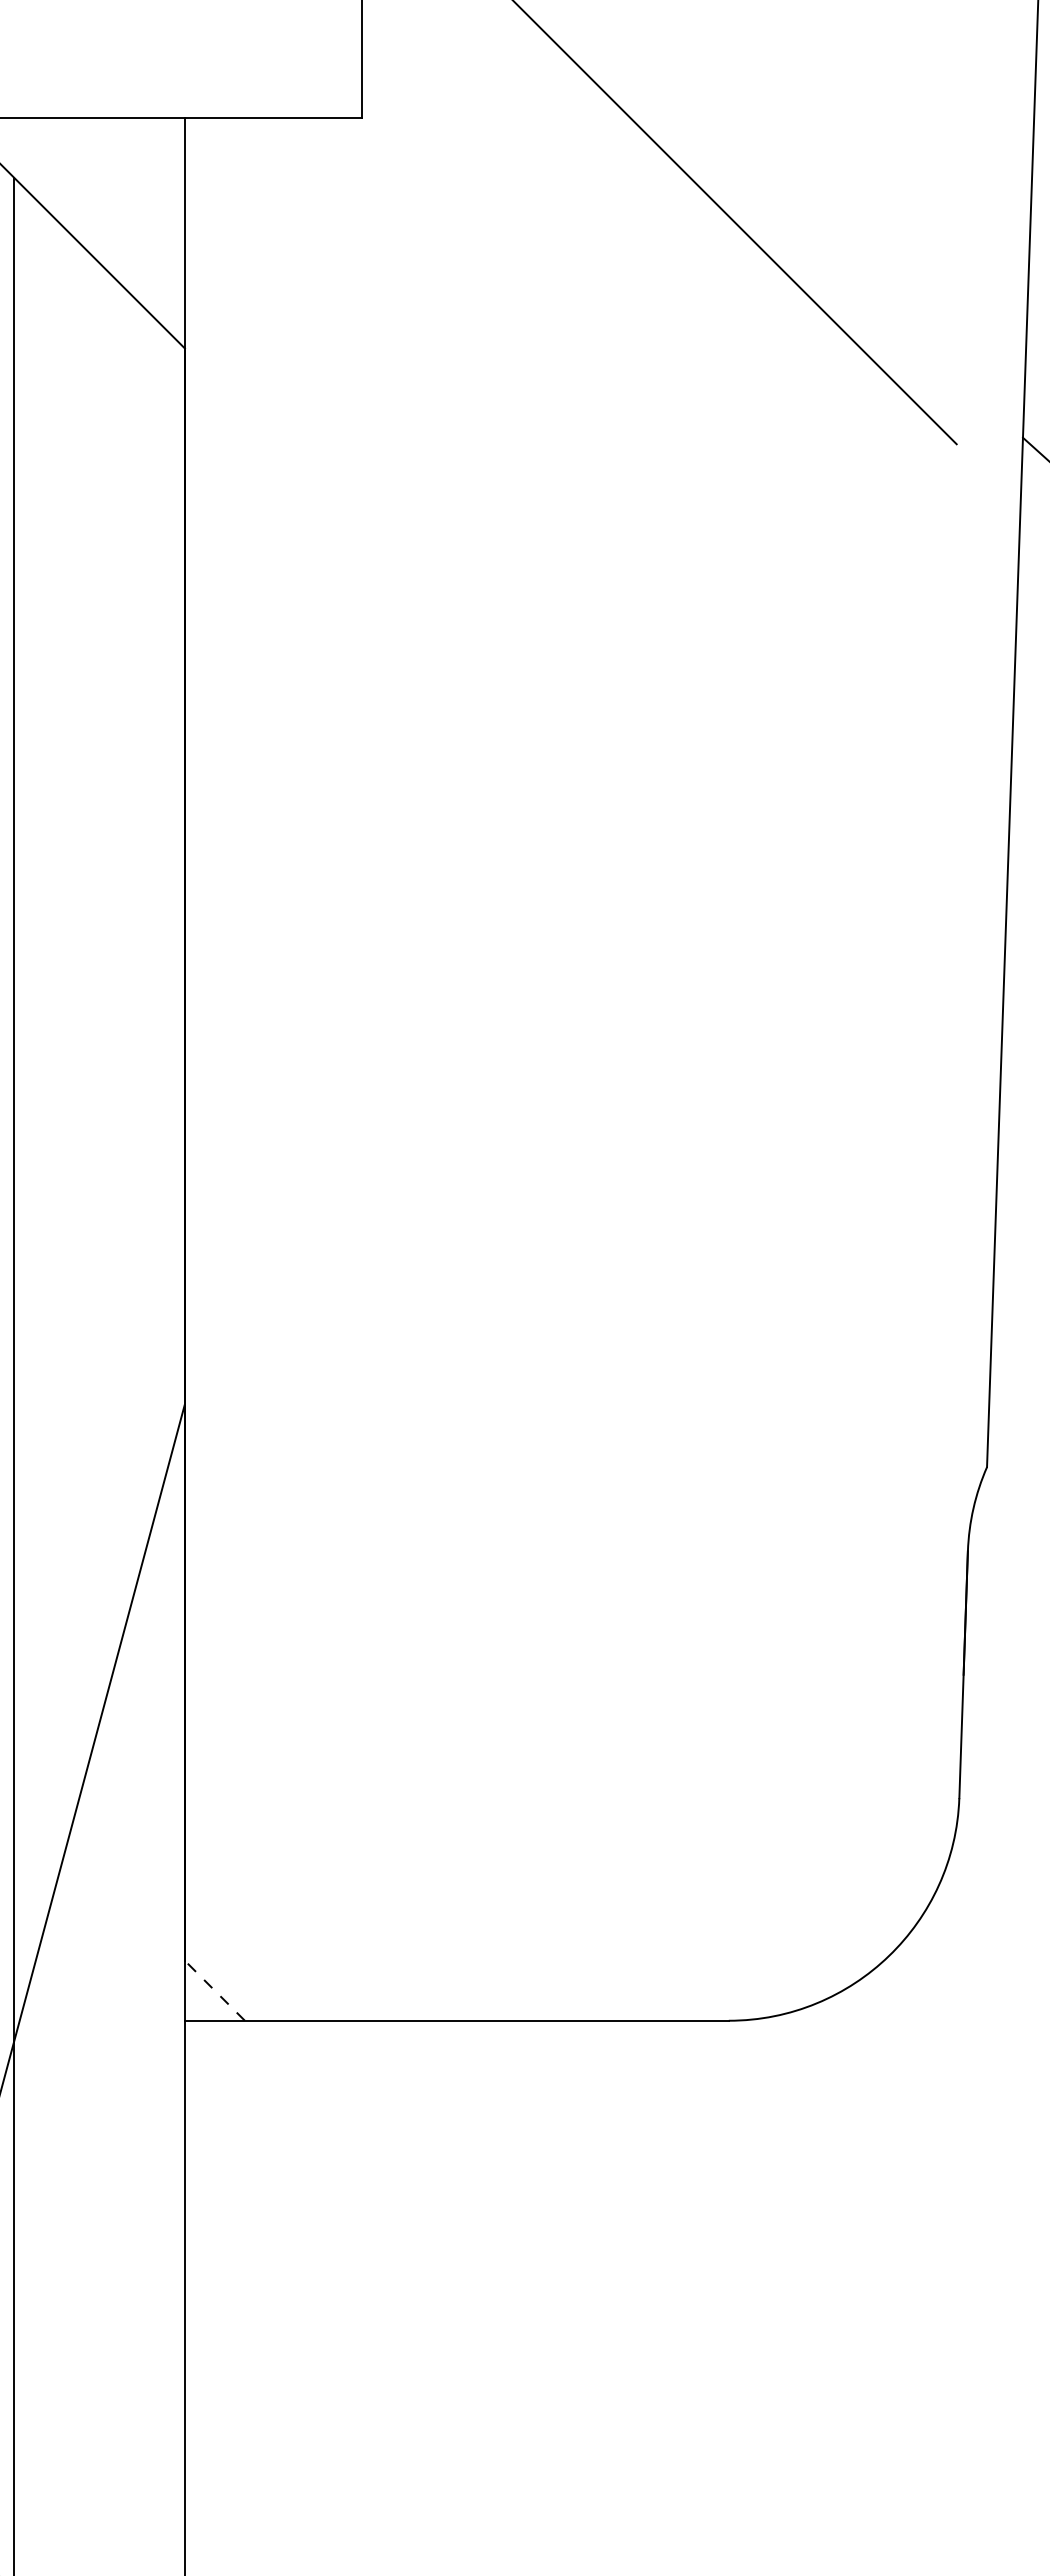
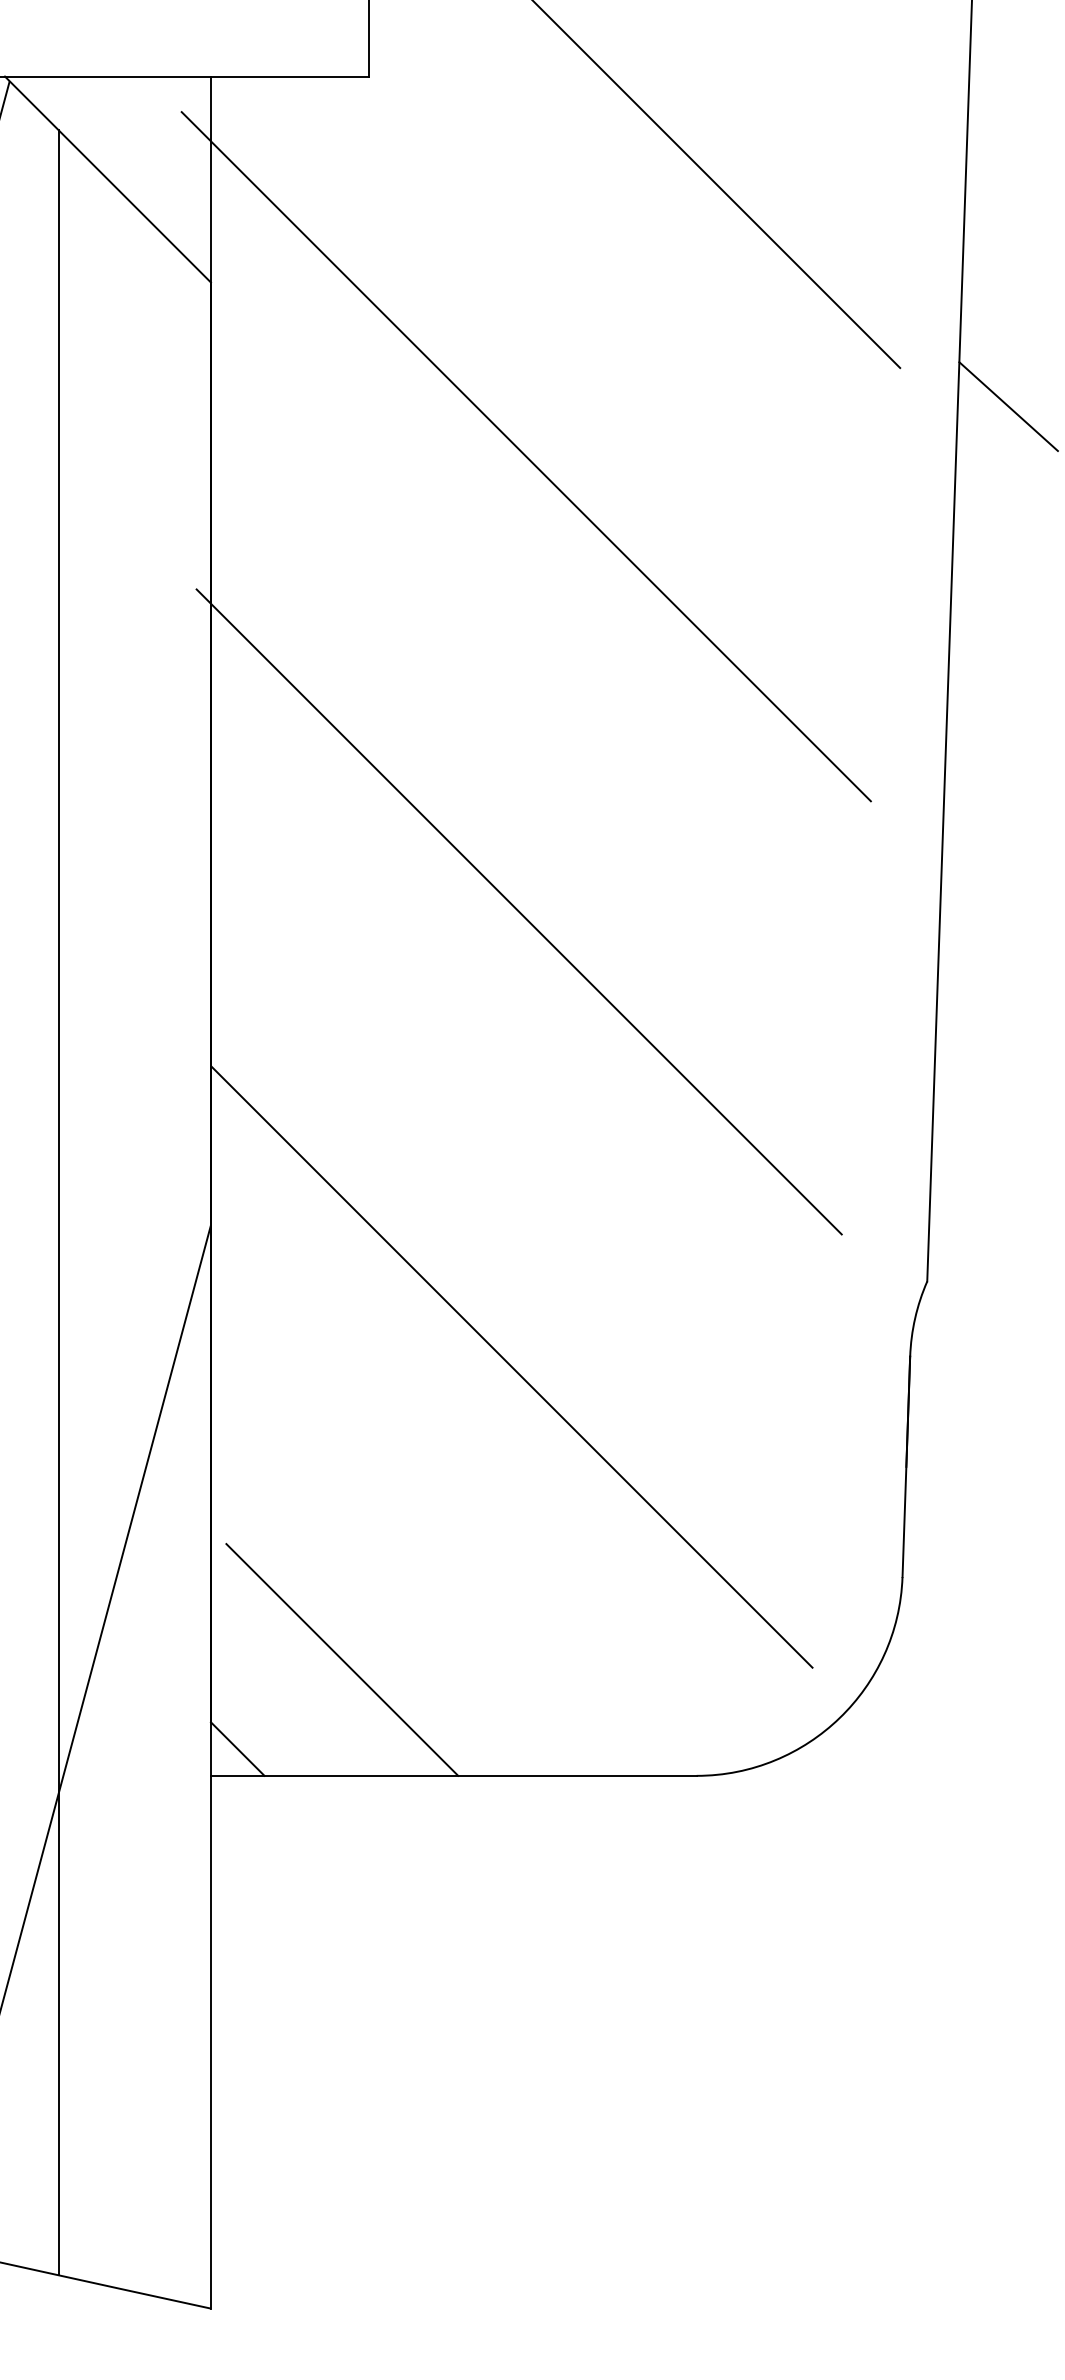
line: (537, 543) -> (525, 456), added
line: (529, 1052) -> (518, 911), added
line: (521, 1562) -> (511, 1366), added
line: (332, 1890) -> (342, 1659), added
line: (214, 1991) -> (237, 1749), dashed -> solid

